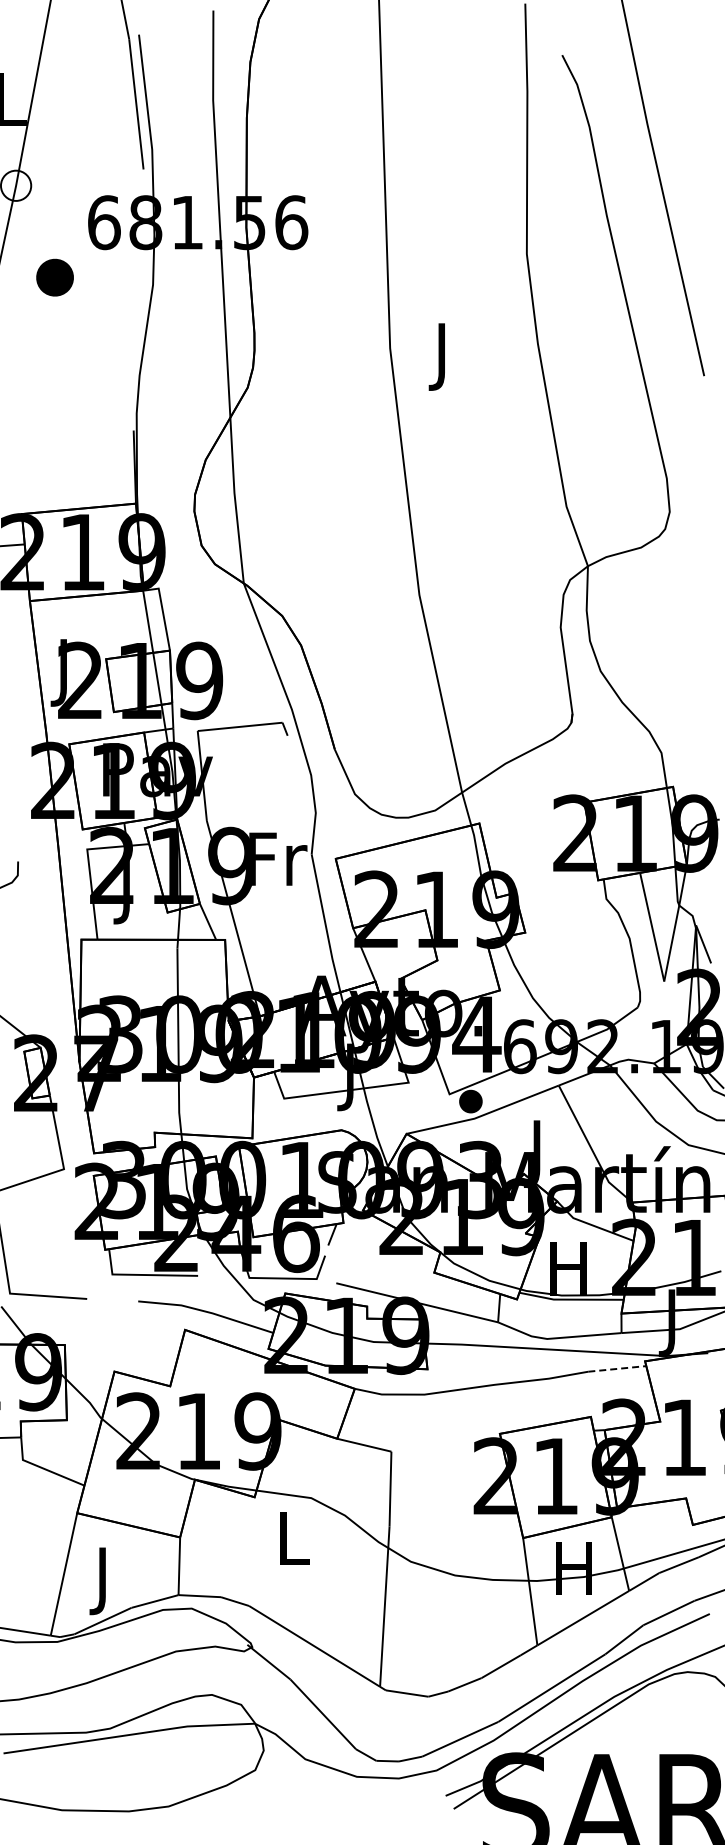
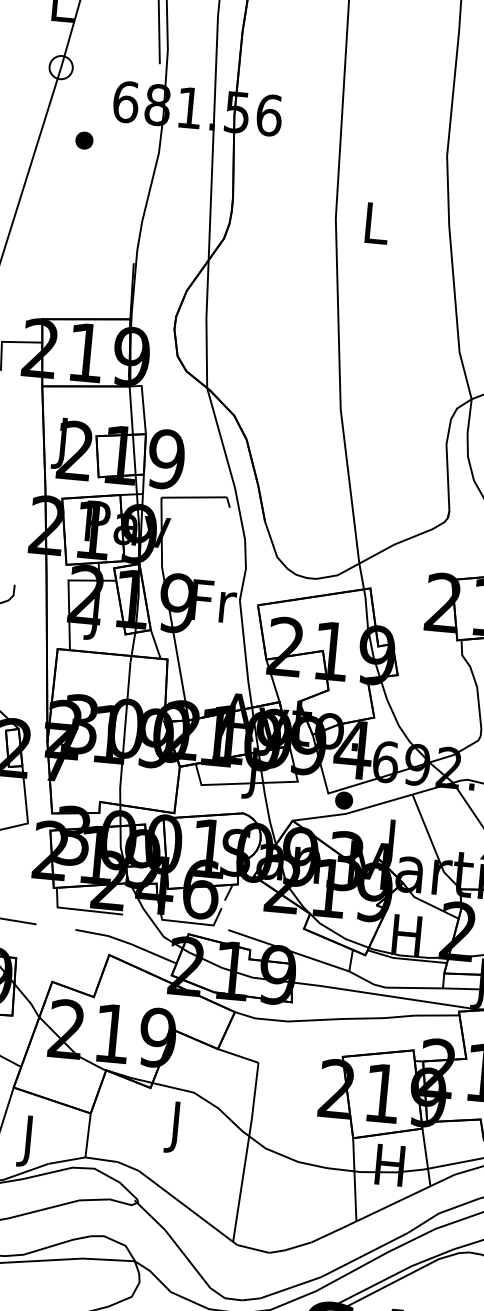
part: (54, 277) -> (84, 140), size x0.62
text: (443, 356) -> (376, 228), J -> L
line: (617, 1368) -> (437, 1015), dashed -> solid
text: (294, 1545) -> (177, 1127), L -> J

